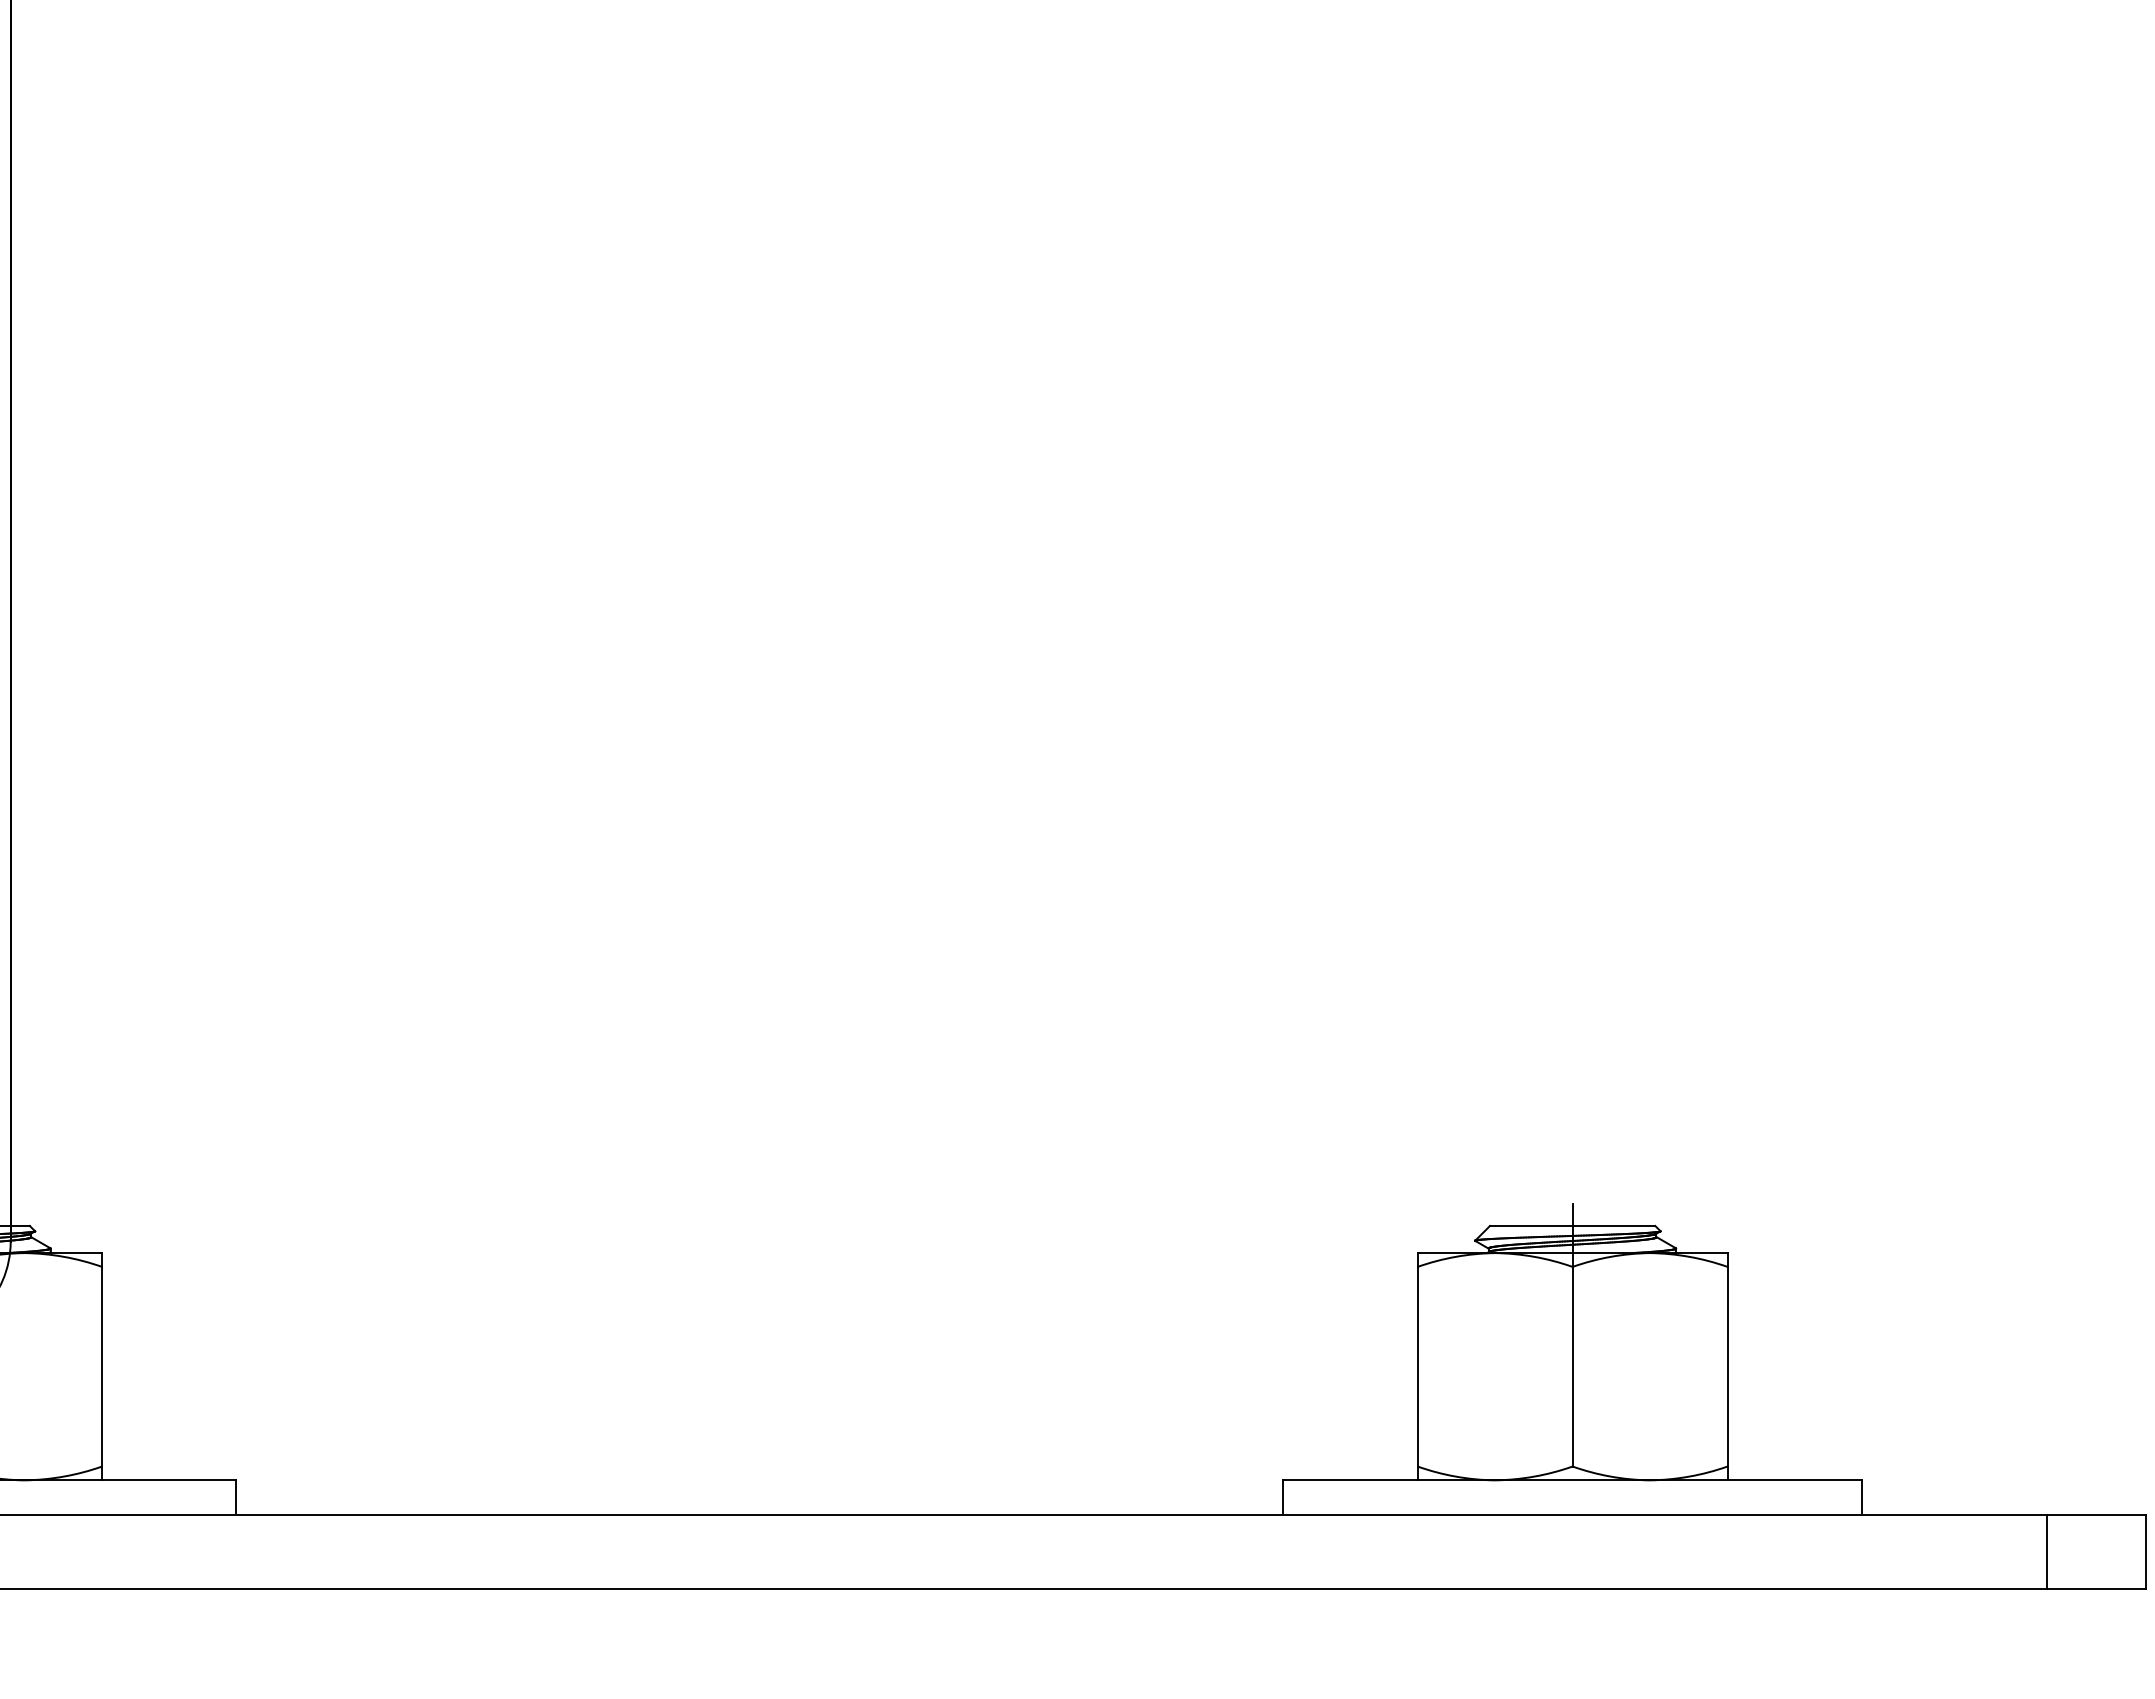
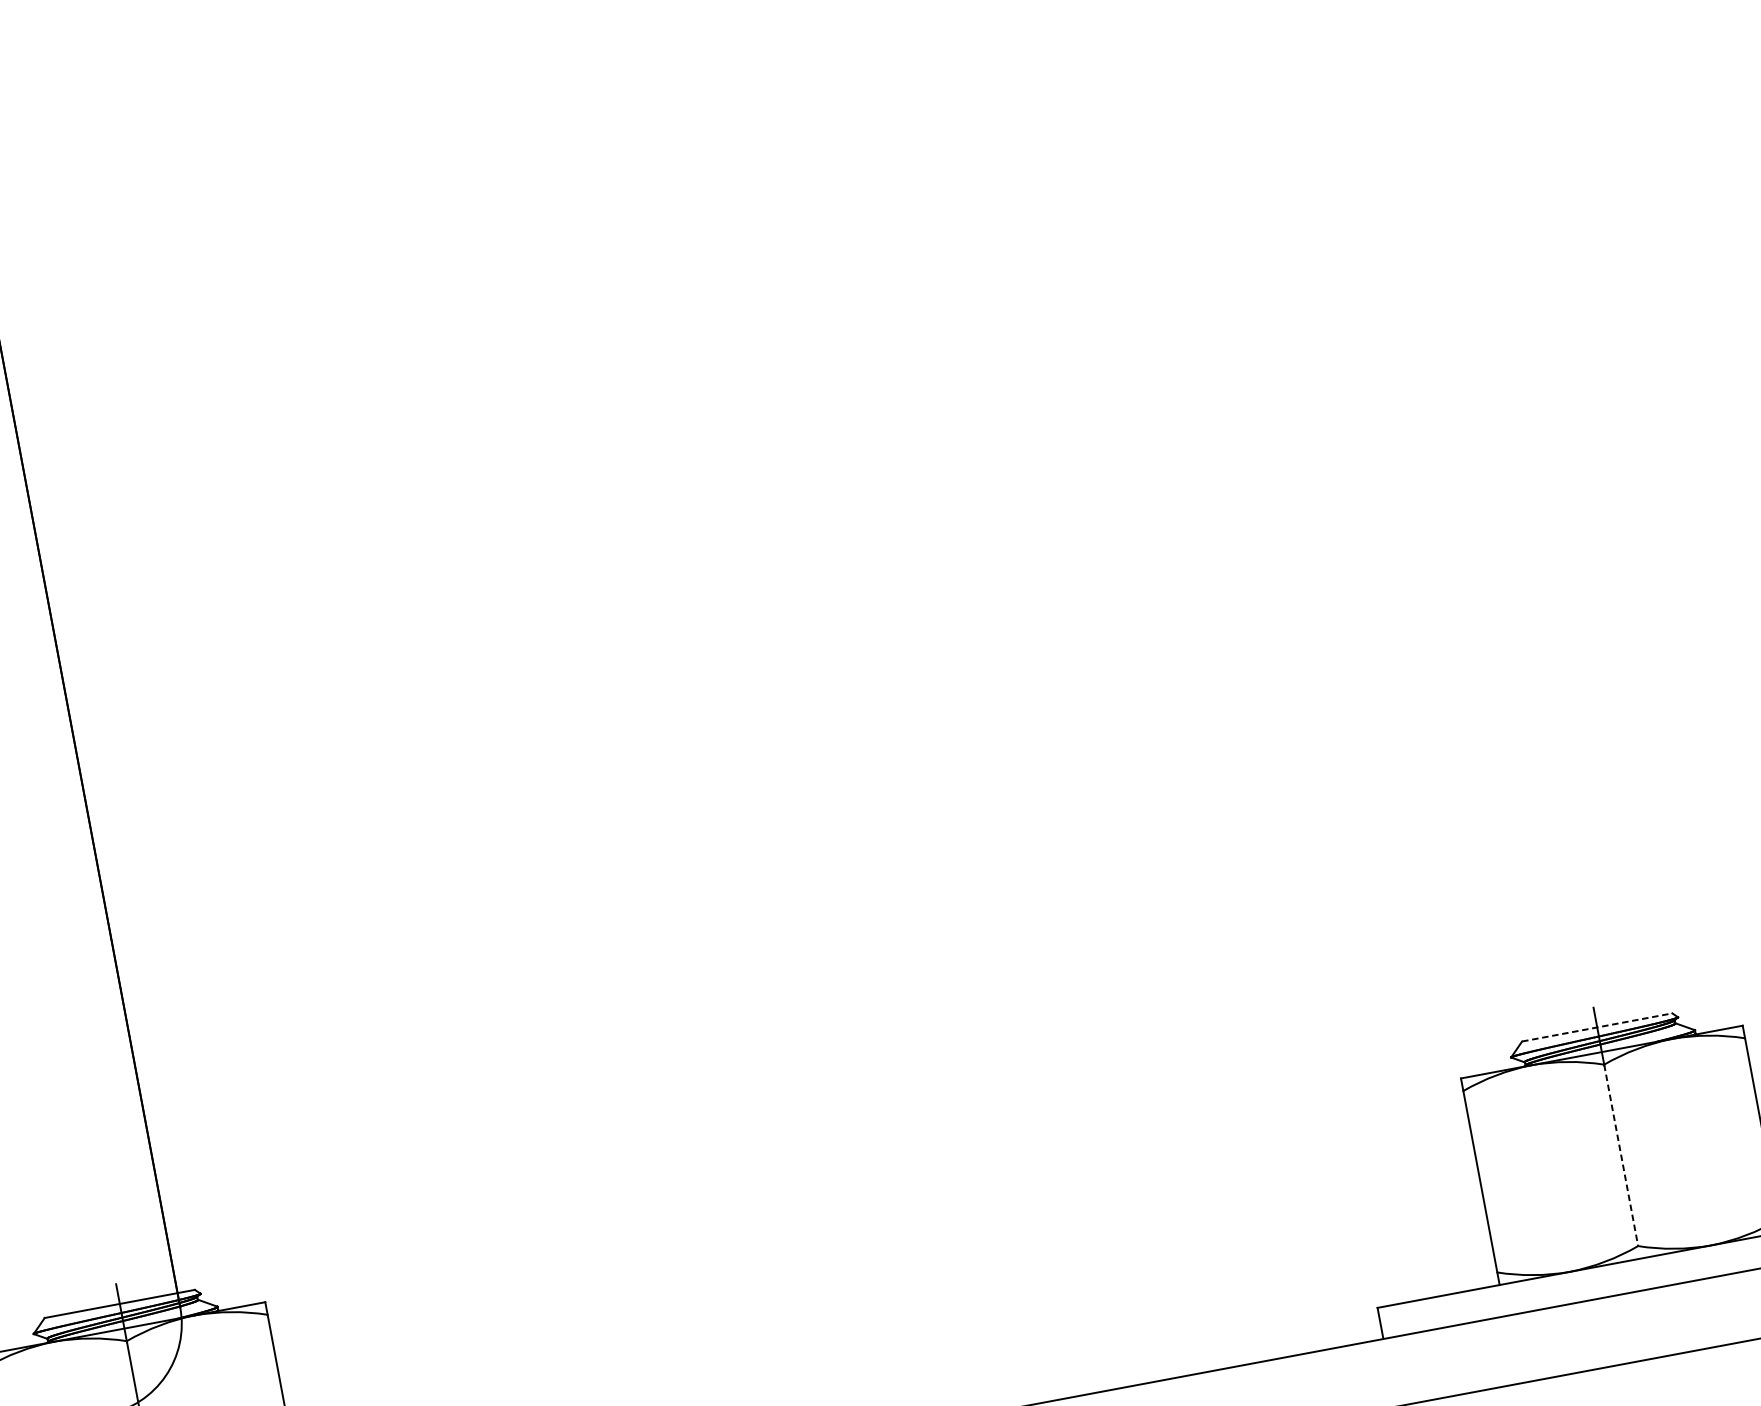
line: (1572, 1225) -> (1597, 1027), solid -> dashed
line: (1572, 1366) -> (1621, 1155), solid -> dashed

